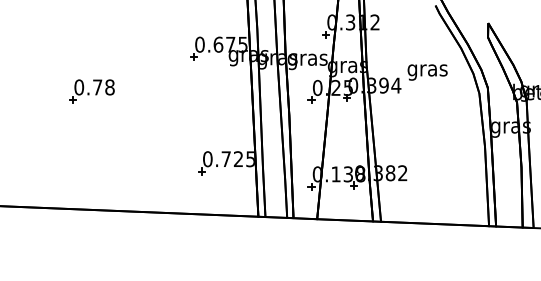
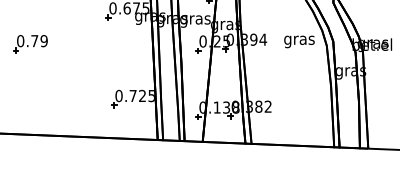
text: (427, 72) -> (299, 41), moved
text: (109, 87) -> (43, 41), 0.78 -> 0.79

